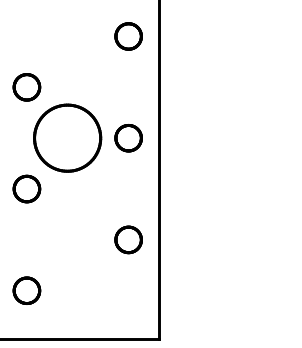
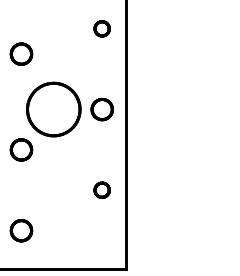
part: (127, 36) -> (101, 28), size x0.7
part: (26, 86) -> (21, 53), moved
part: (127, 238) -> (101, 189), size x0.7

